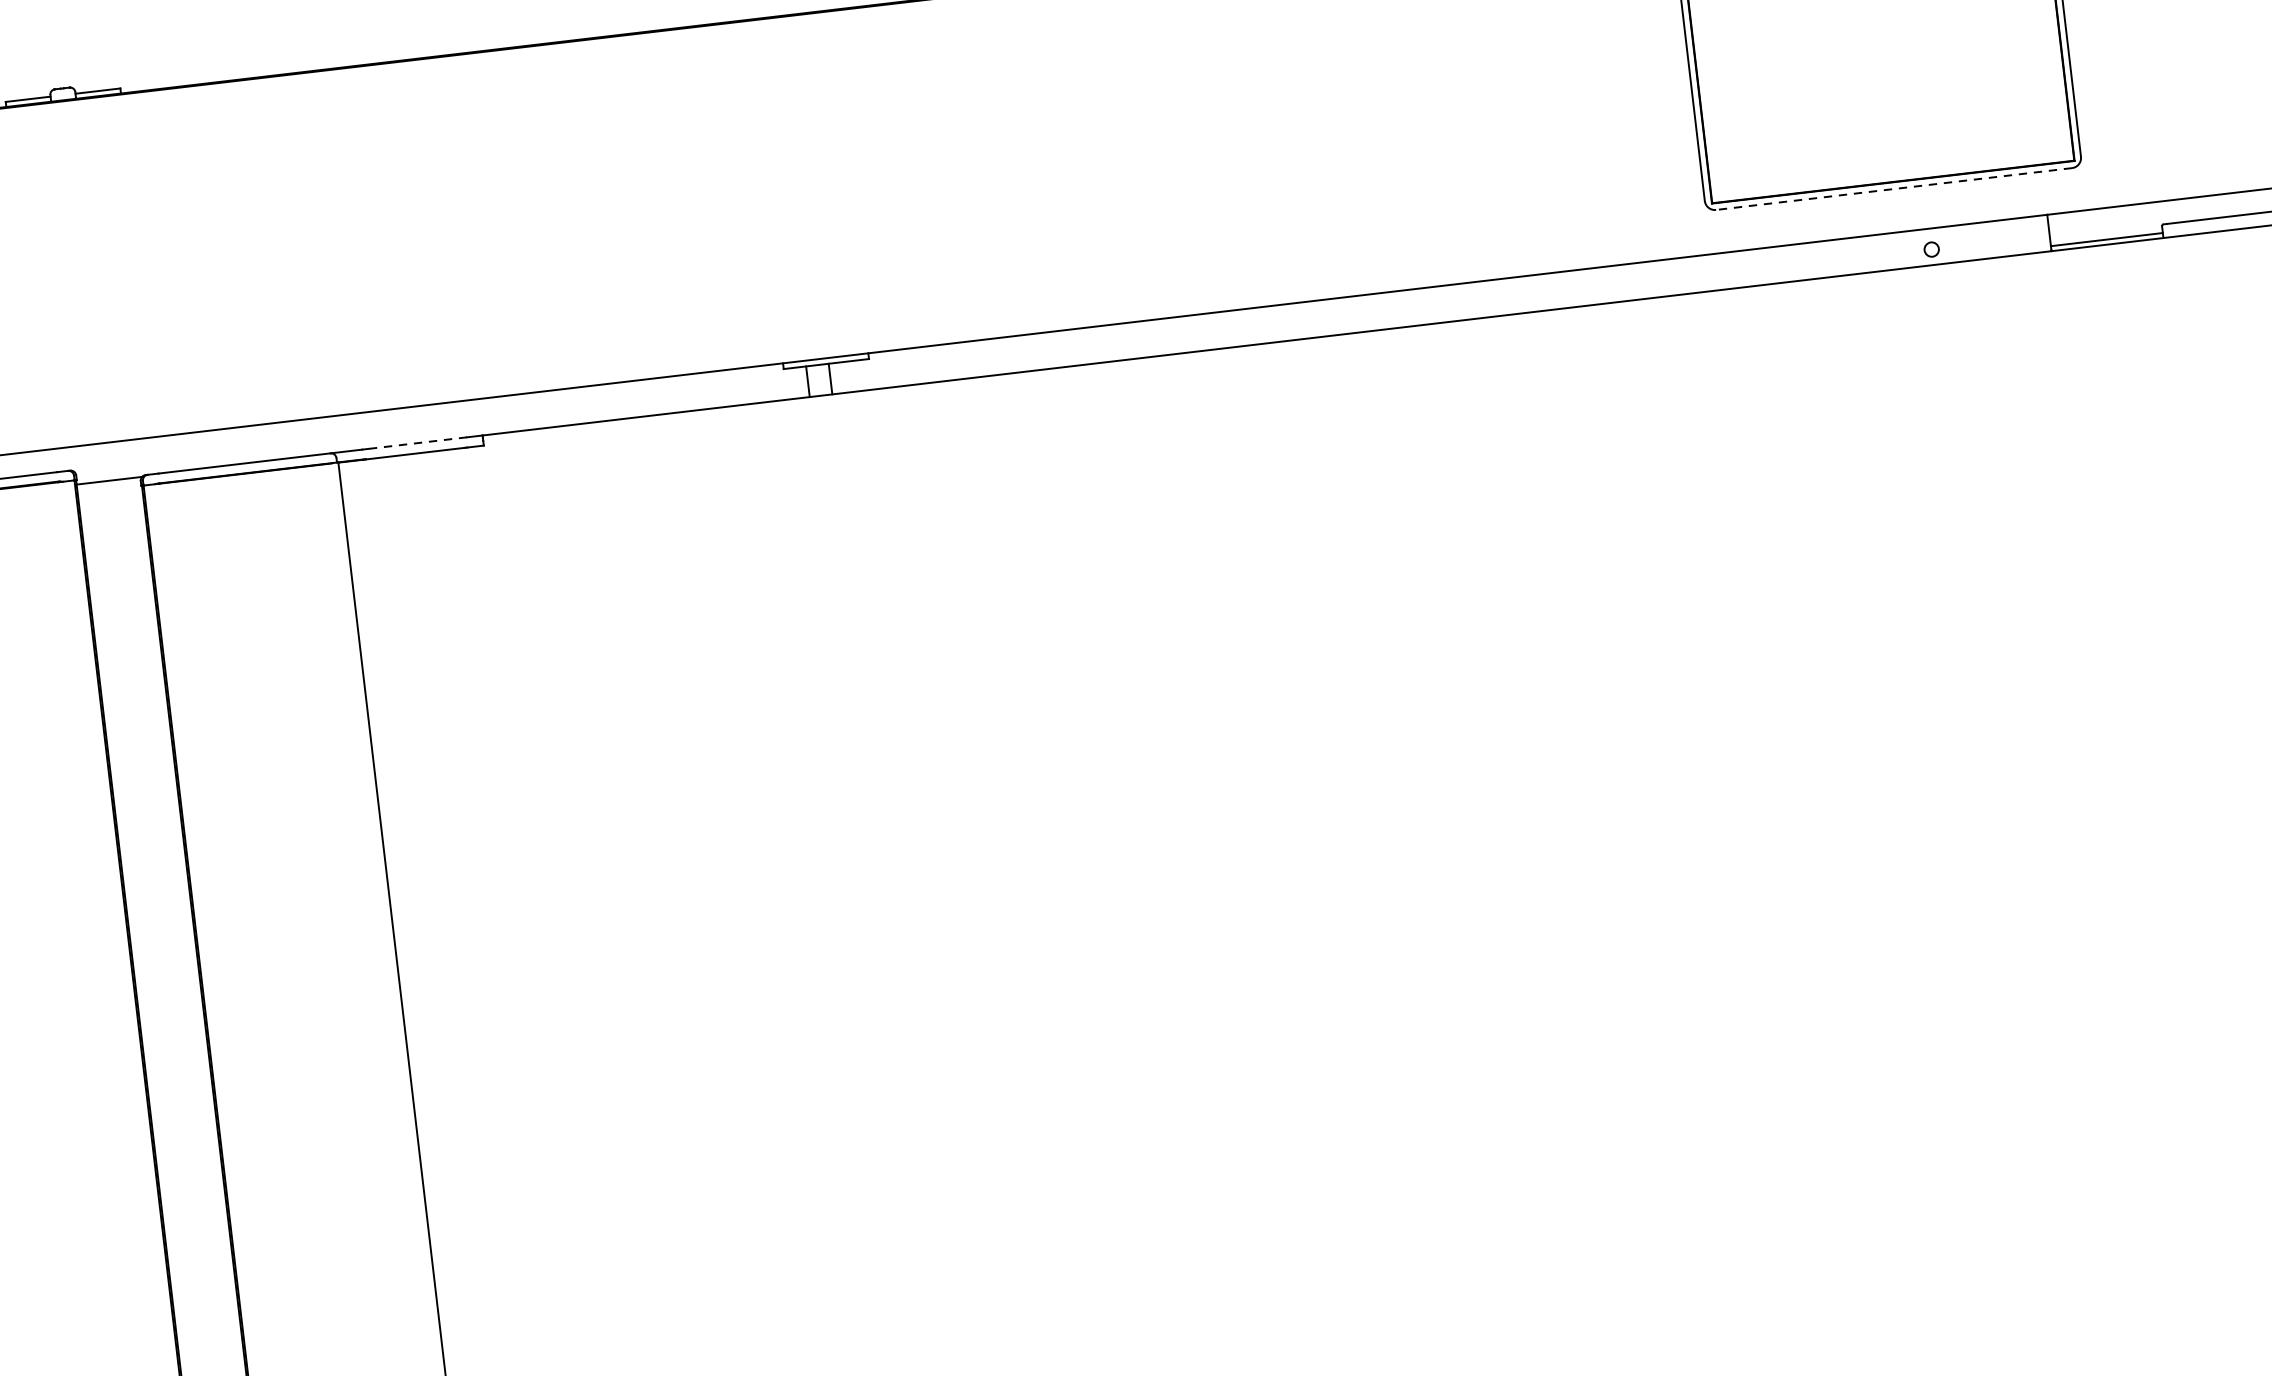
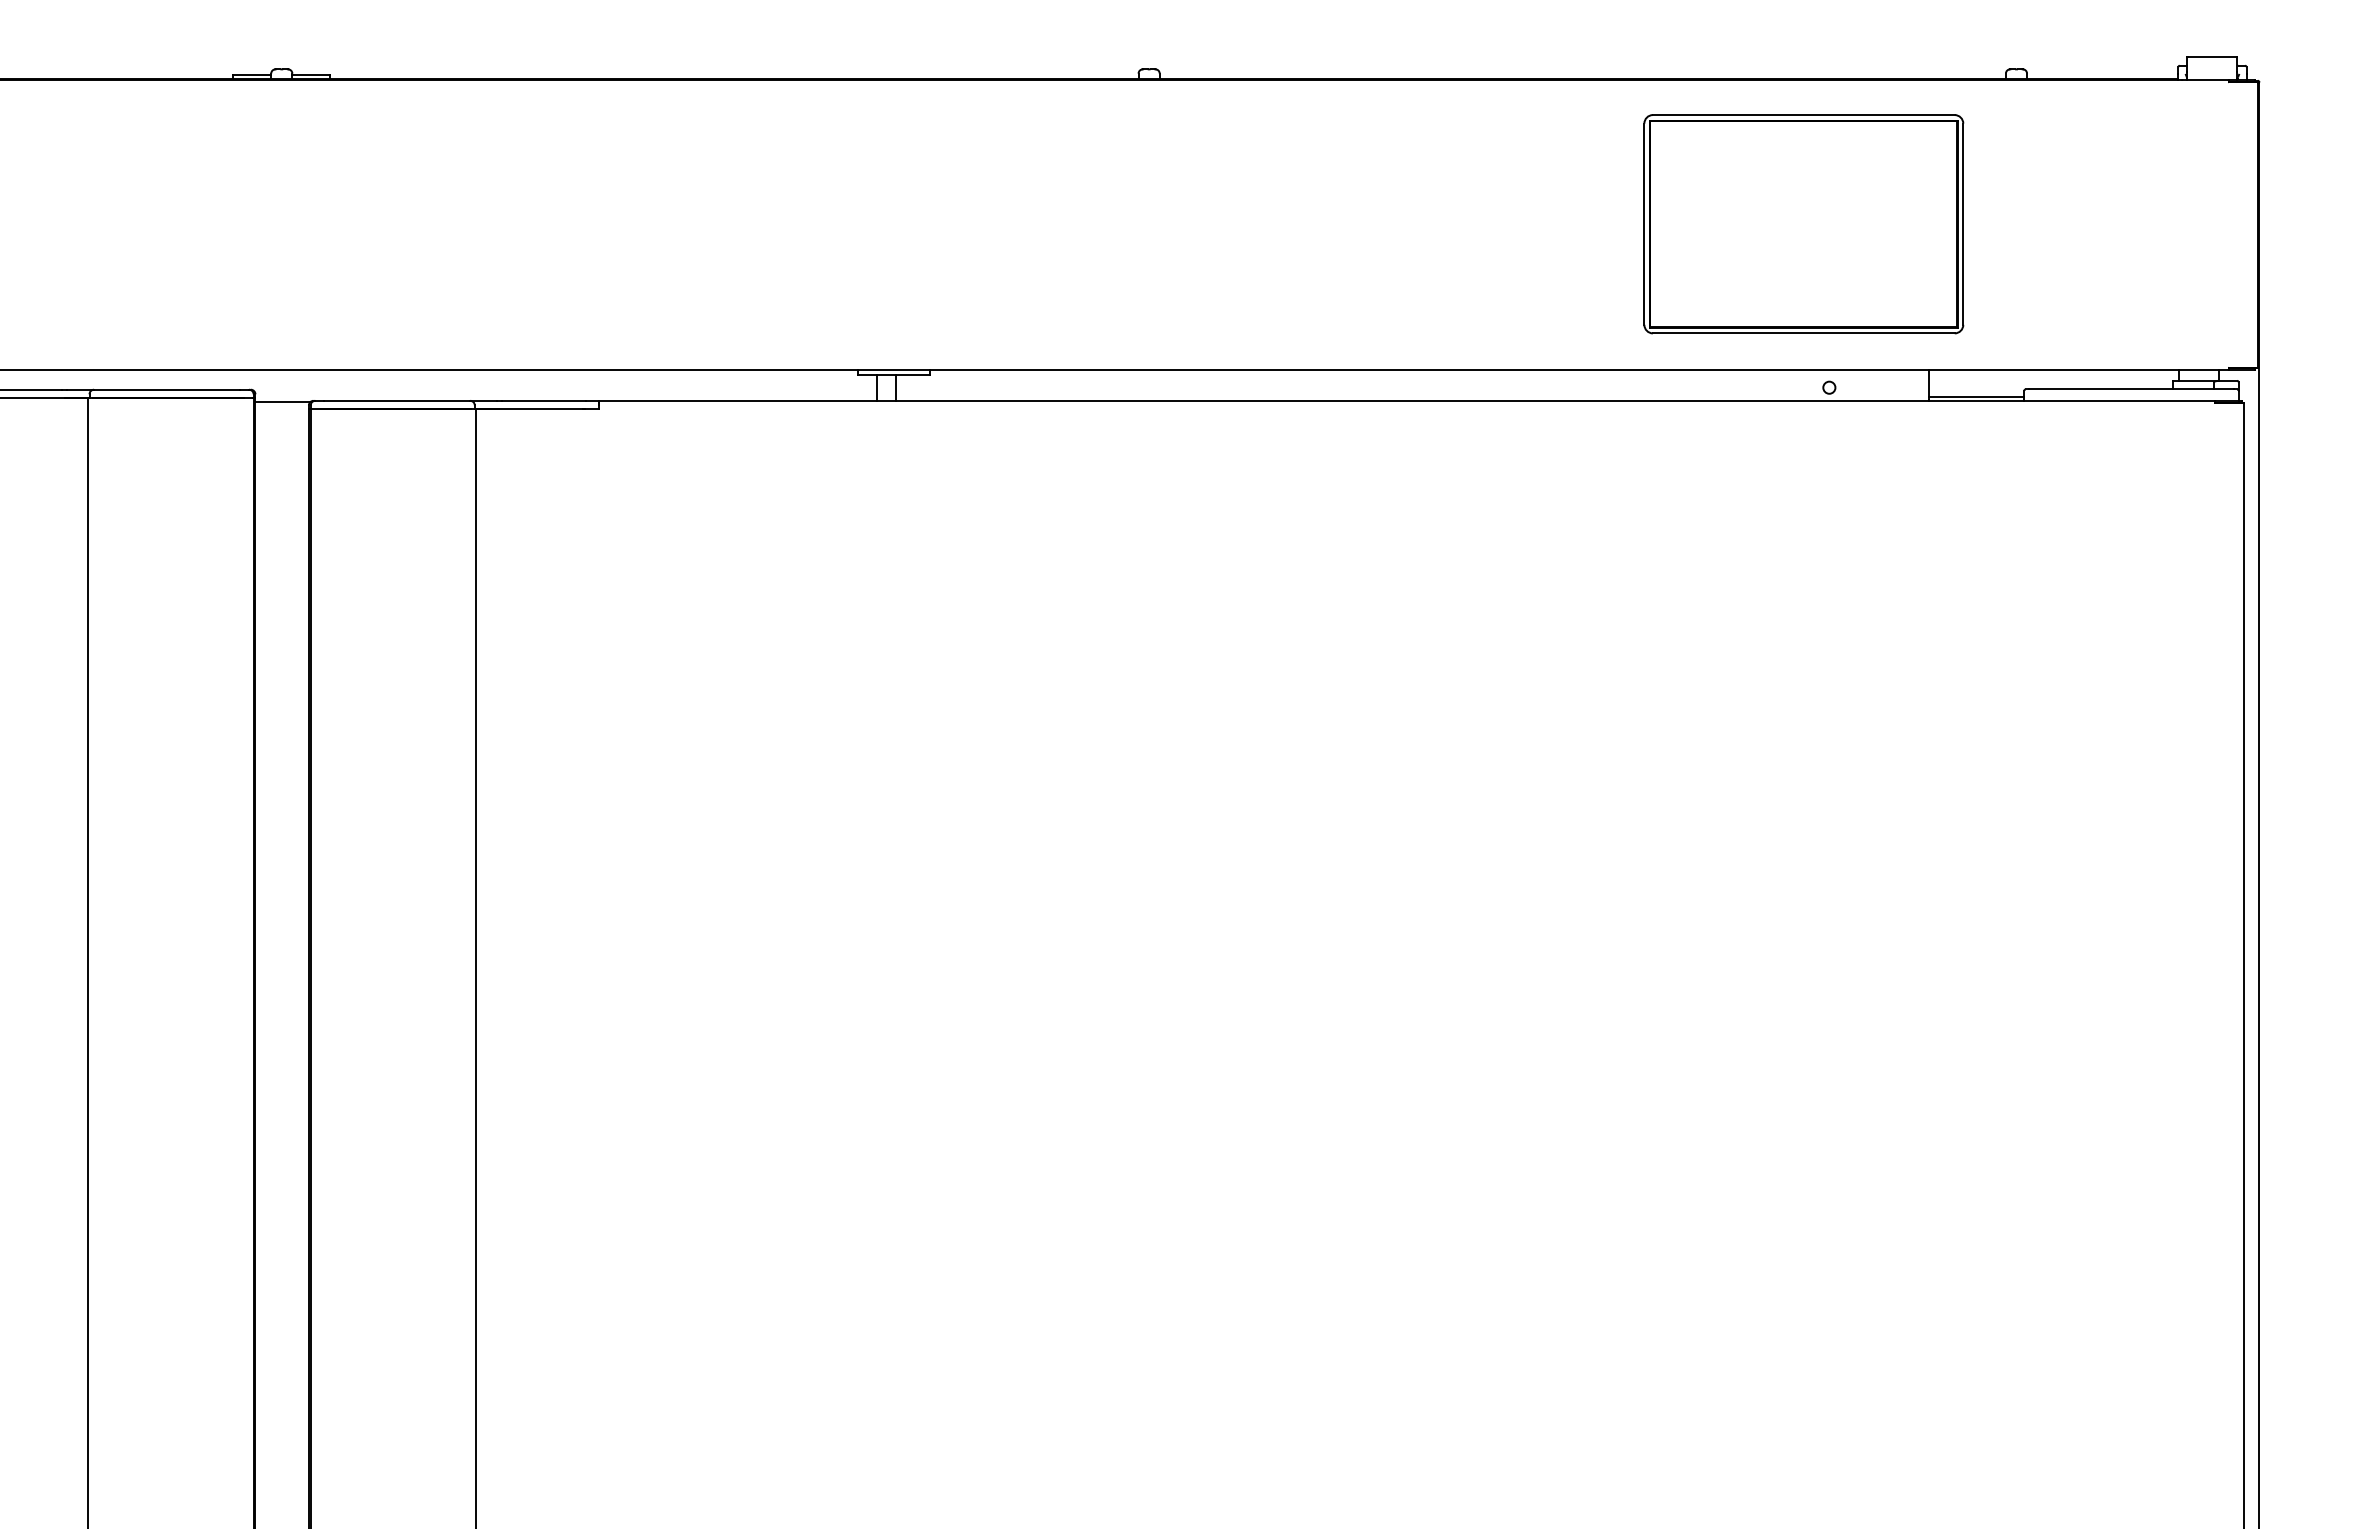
line: (1893, 189) -> (1803, 333), dashed -> solid
line: (418, 442) -> (544, 400), dashed -> solid

